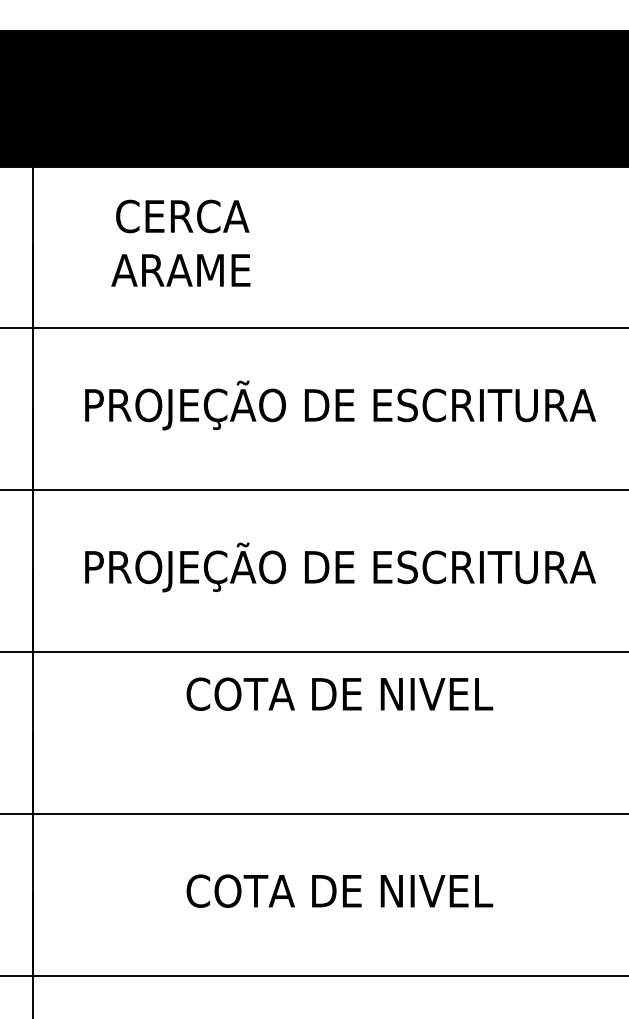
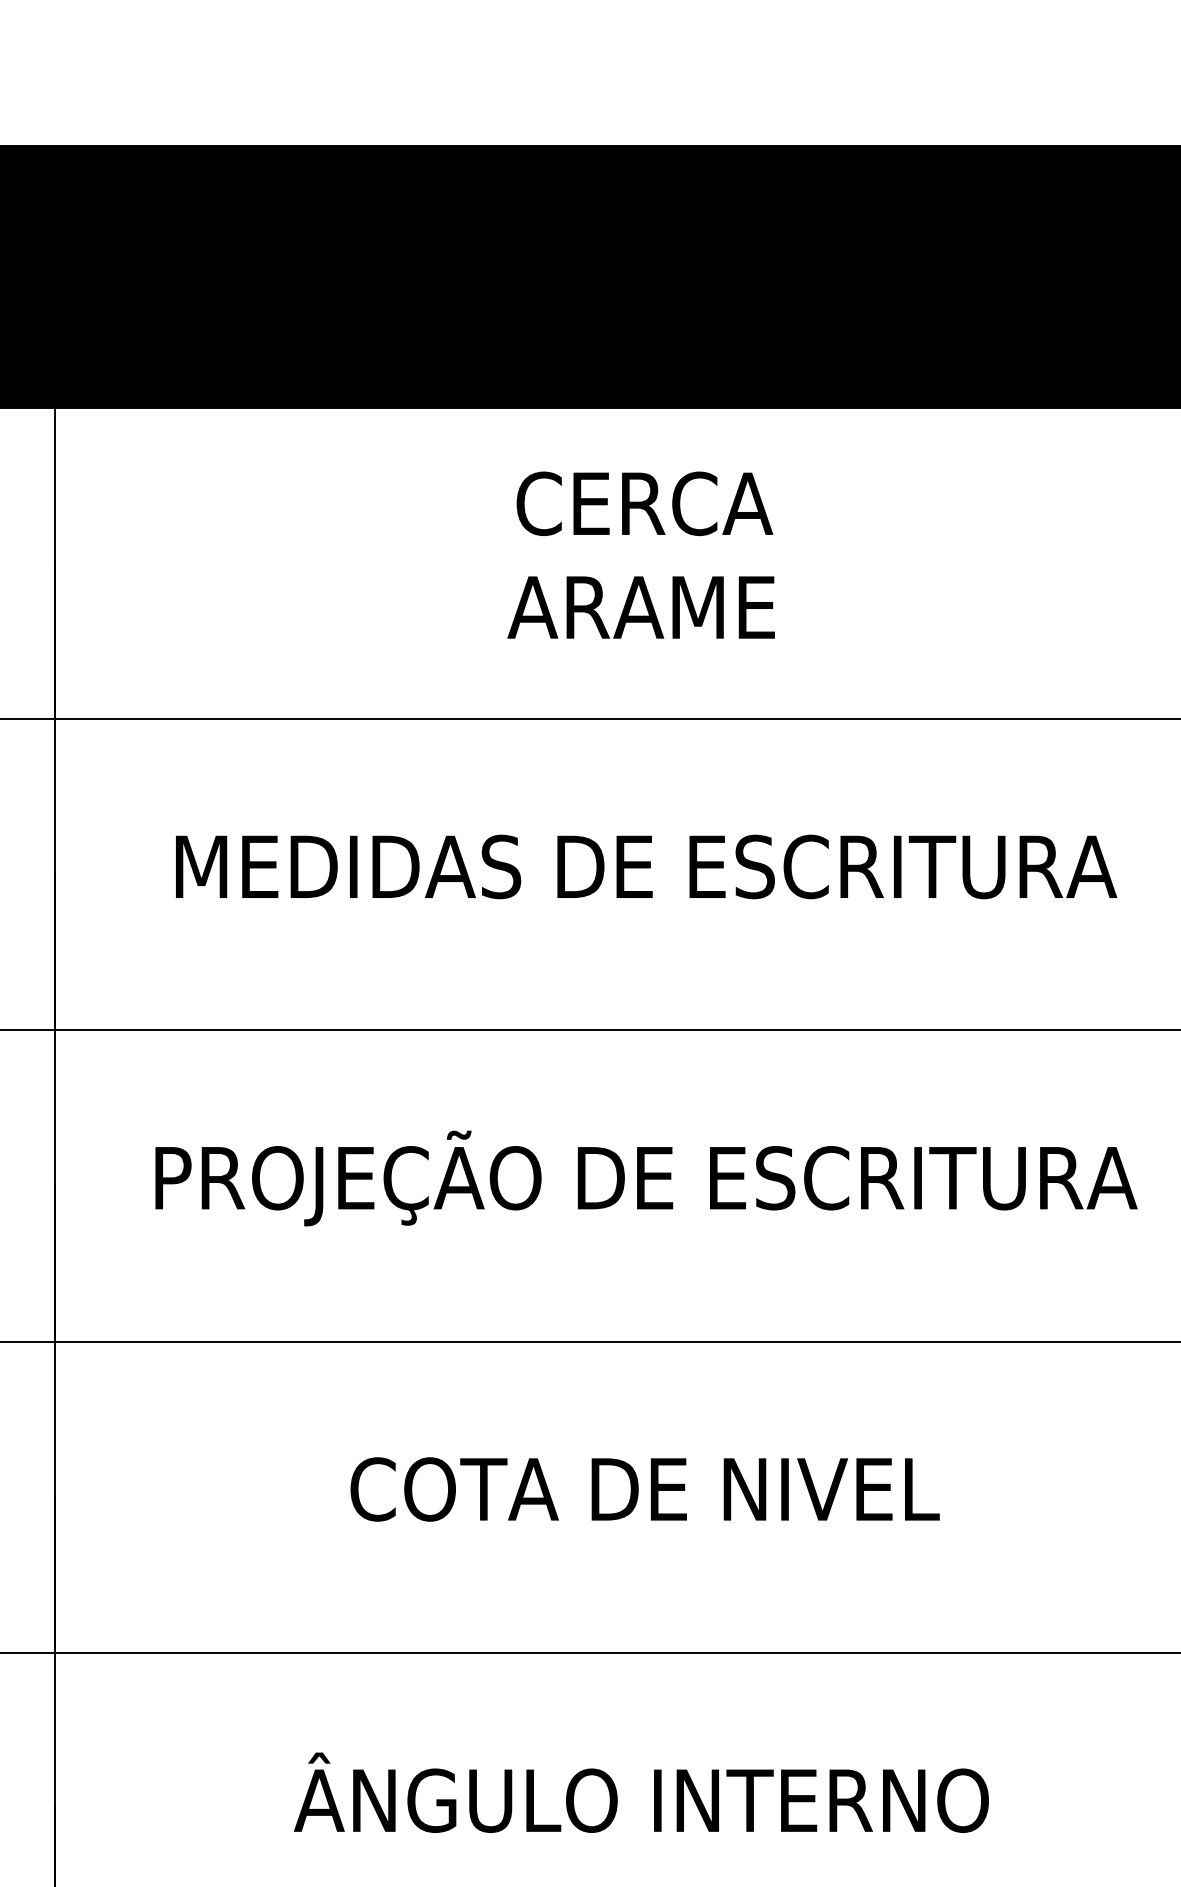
text: (180, 242) -> (640, 553), moved
text: (340, 405) -> (646, 867), PROJEÇÃO DE ESCRITURA -> MEDIDAS DE ESCRITURA
text: (339, 693) -> (644, 1488), moved
text: (337, 886) -> (640, 1791), COTA DE NIVEL -> ÂNGULO INTERNO

